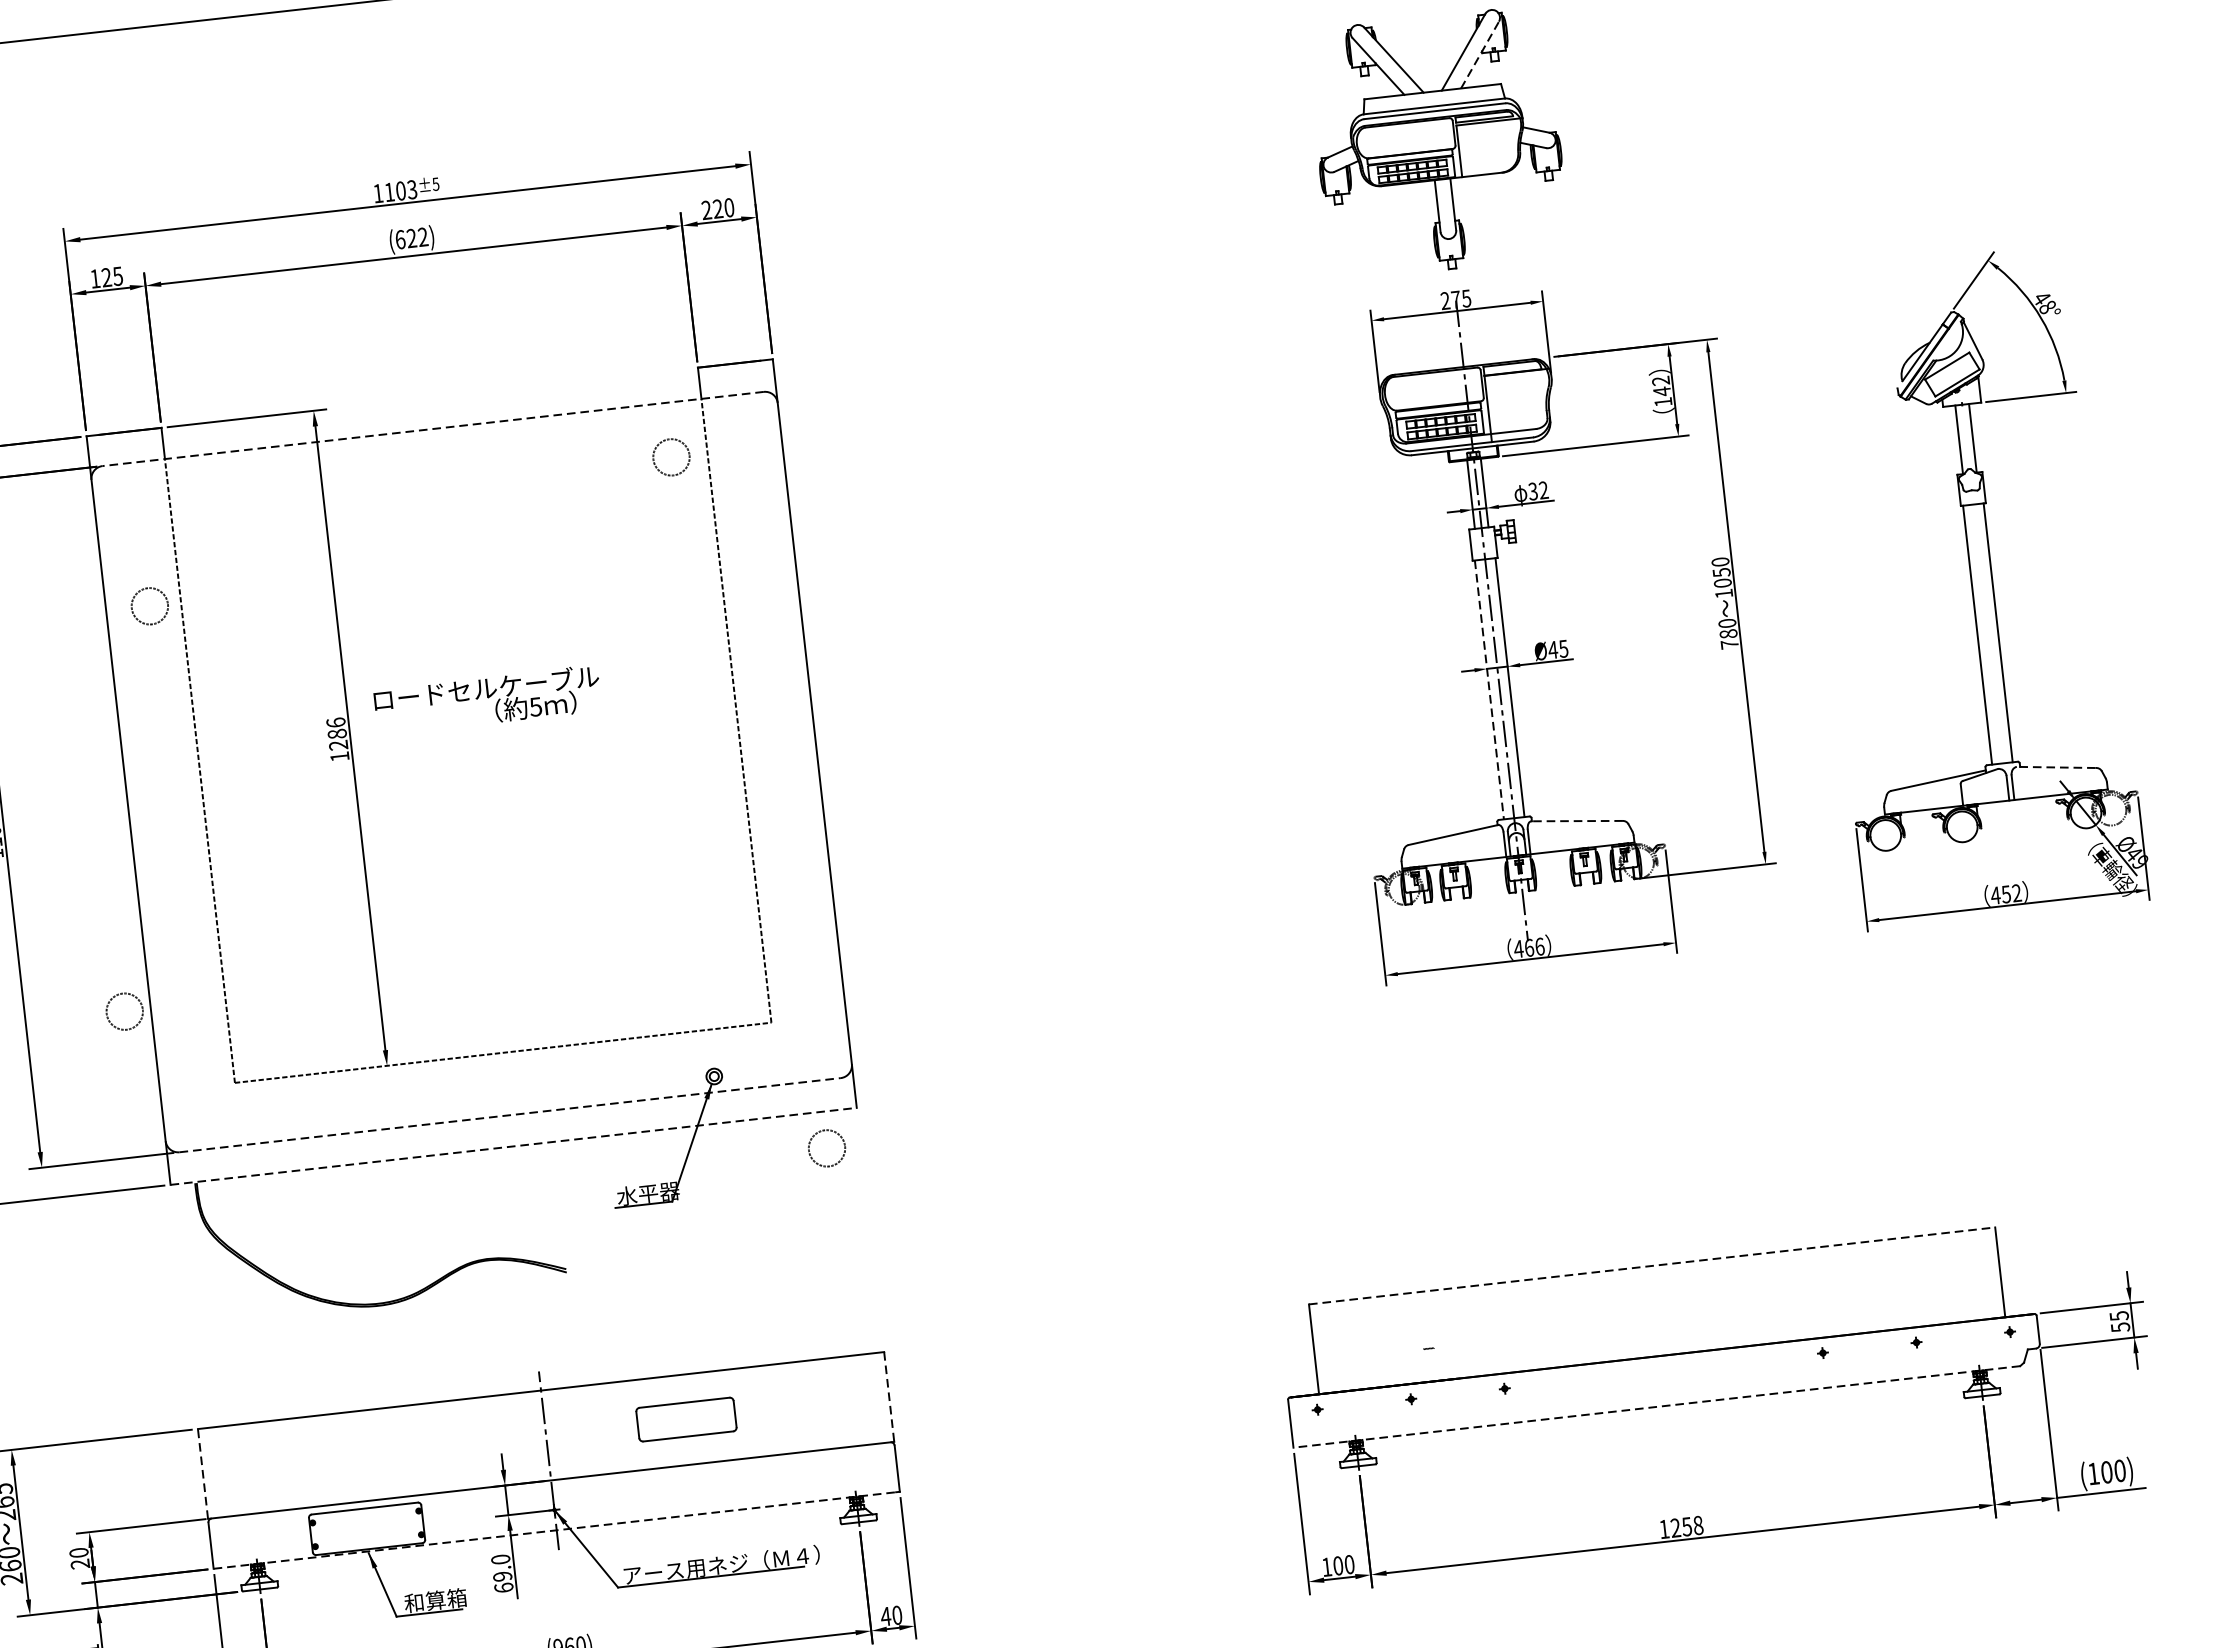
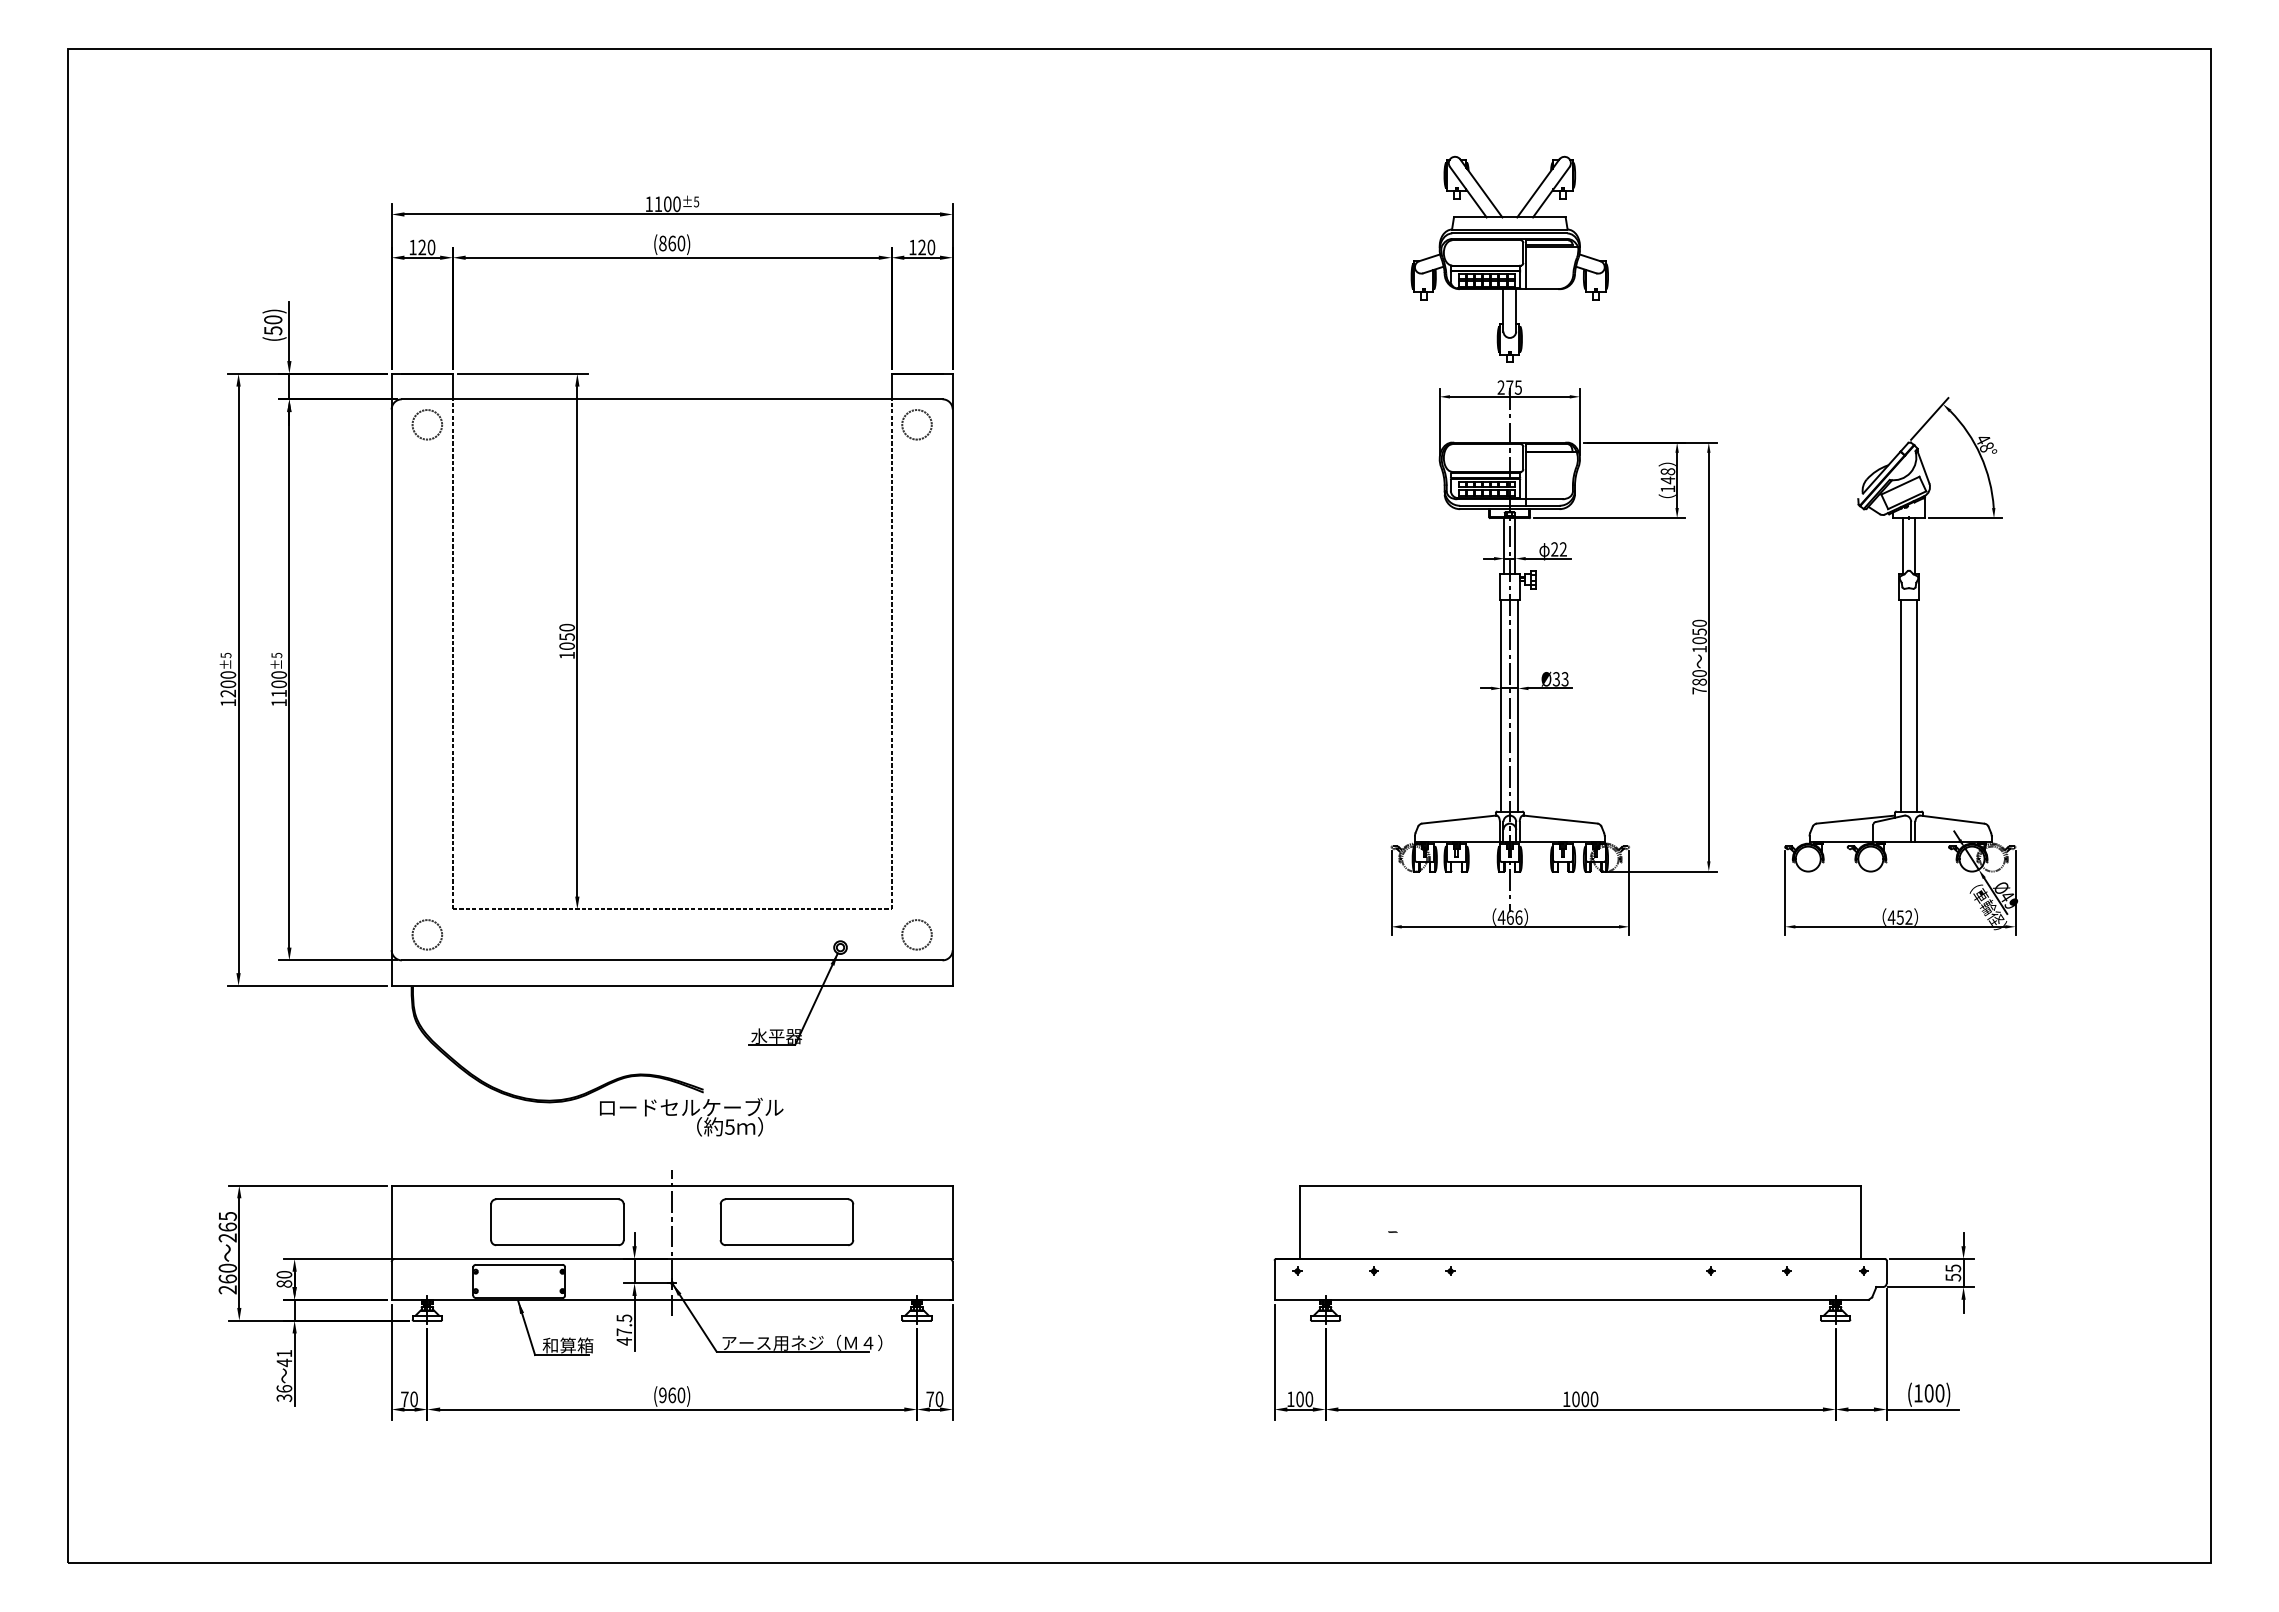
line: (1480, 54) -> (1551, 191), dashed -> solid
text: (411, 188) -> (676, 203), 1103 -> 1100
text: (706, 210) -> (912, 247), 220 -> 120
text: (412, 238) -> (672, 243), (622) -> (860)
text: (117, 276) -> (431, 247), 125 -> 120
text: (1660, 380) -> (1667, 471), 142 -> 148
line: (432, 429) -> (671, 399), dashed -> solid
circle: (670, 457) -> (916, 424), moved
text: (1532, 491) -> (1554, 549), 32 -> 22
circle: (148, 606) -> (426, 424), moved
text: (1558, 649) -> (1560, 679), Ø45 -> Ø33
line: (1489, 689) -> (1501, 705), dashed -> solid
text: (487, 699) -> (691, 1116), moved
text: (336, 733) -> (566, 636), 1286 -> 1050
line: (2055, 767) -> (1951, 819), dashed -> solid
line: (1576, 821) -> (1559, 819), dashed -> solid
circle: (123, 1011) -> (426, 934), moved
line: (510, 1115) -> (672, 960), dashed -> solid
line: (513, 1145) -> (672, 985), dashed -> solid
circle: (826, 1147) -> (916, 934), moved
line: (1651, 1265) -> (1580, 1185), dashed -> solid
line: (888, 1397) -> (952, 1222), dashed -> solid
line: (1656, 1406) -> (1571, 1299), dashed -> solid
part: (685, 1418) -> (786, 1221), size x1.67
part: (405, 1451) -> (557, 1222), added
line: (202, 1474) -> (391, 1222), dashed -> solid
text: (1687, 1526) -> (1585, 1399), 1258 -> 1000
line: (557, 1529) -> (672, 1299), dashed -> solid
text: (80, 1563) -> (284, 1283), 20 -> 80
text: (502, 1573) -> (624, 1329), 69.0 -> 47.5
text: (886, 1615) -> (930, 1398), 40 -> 70

